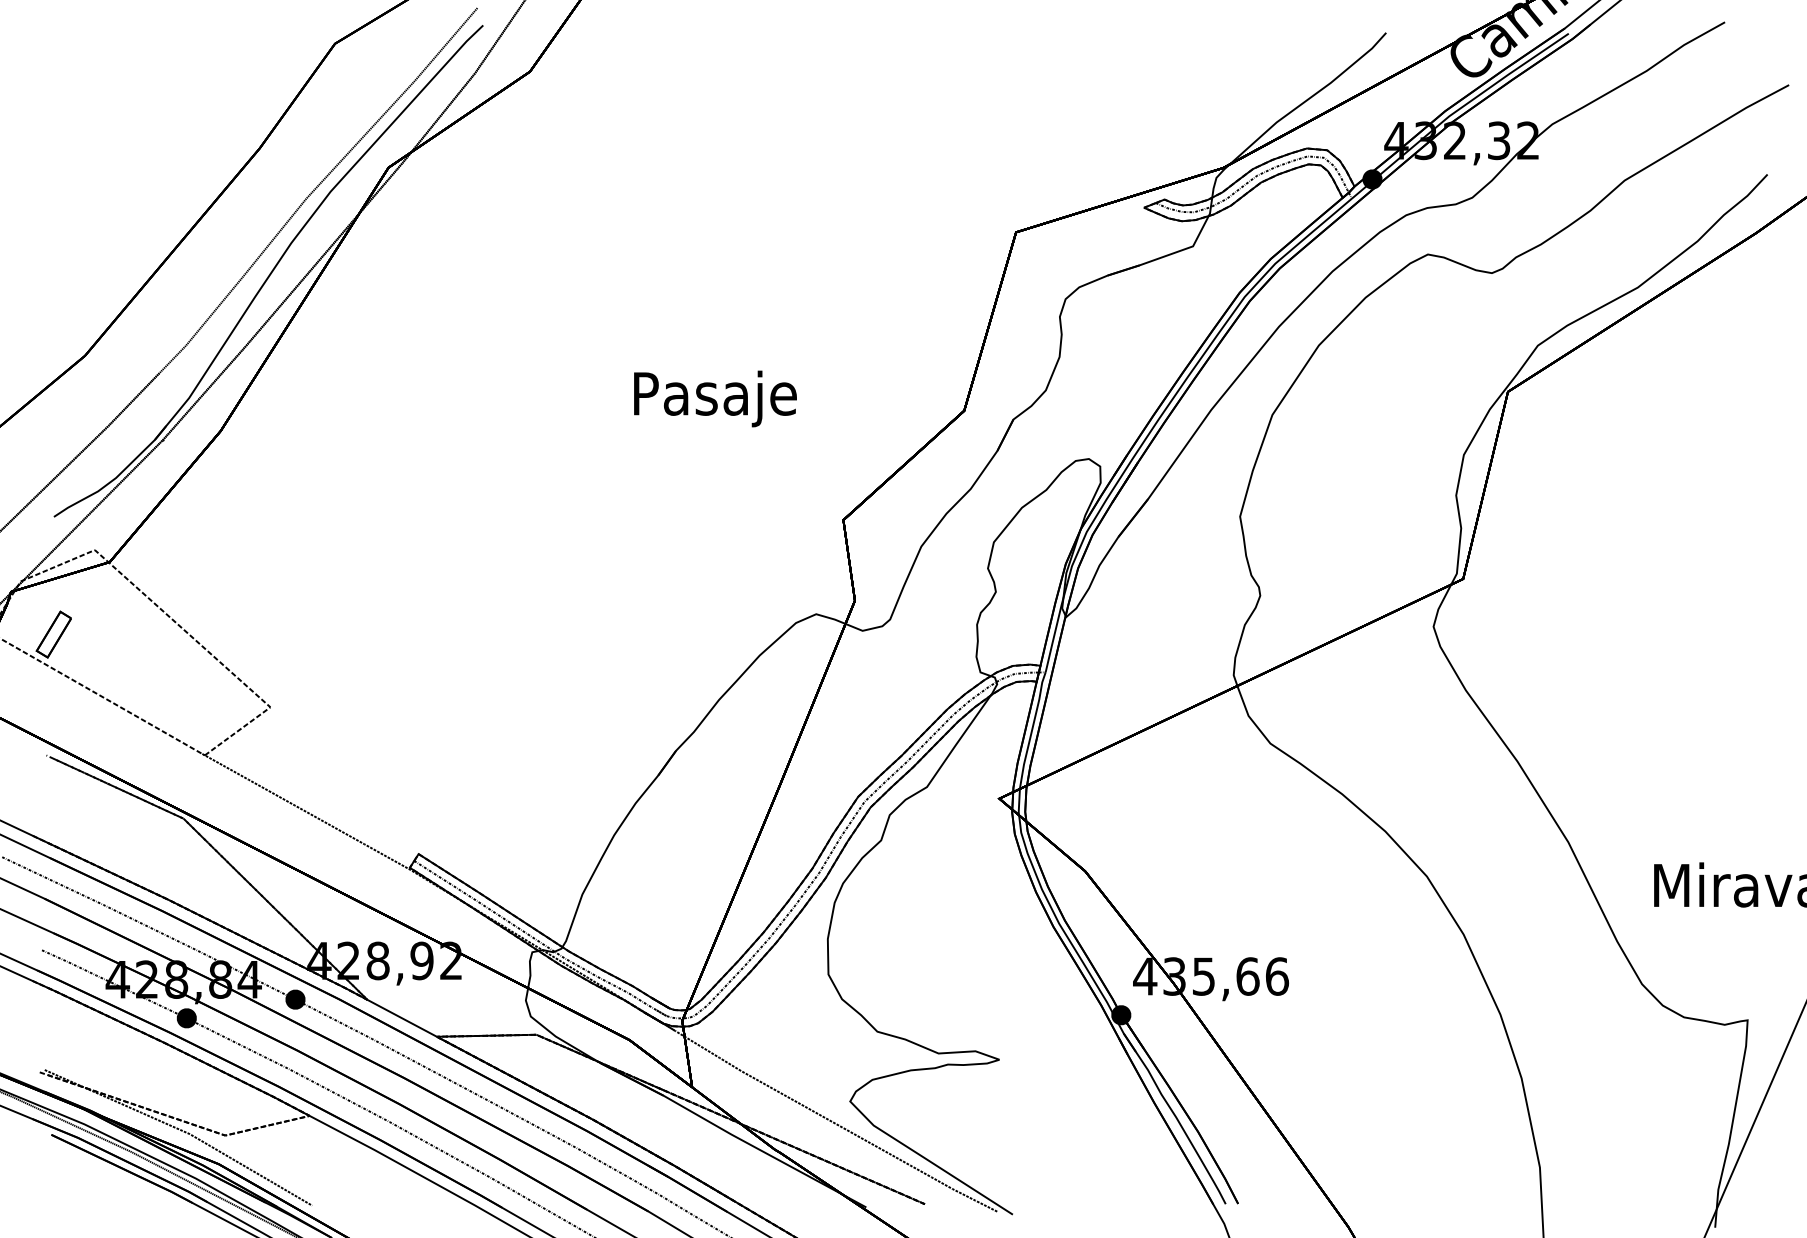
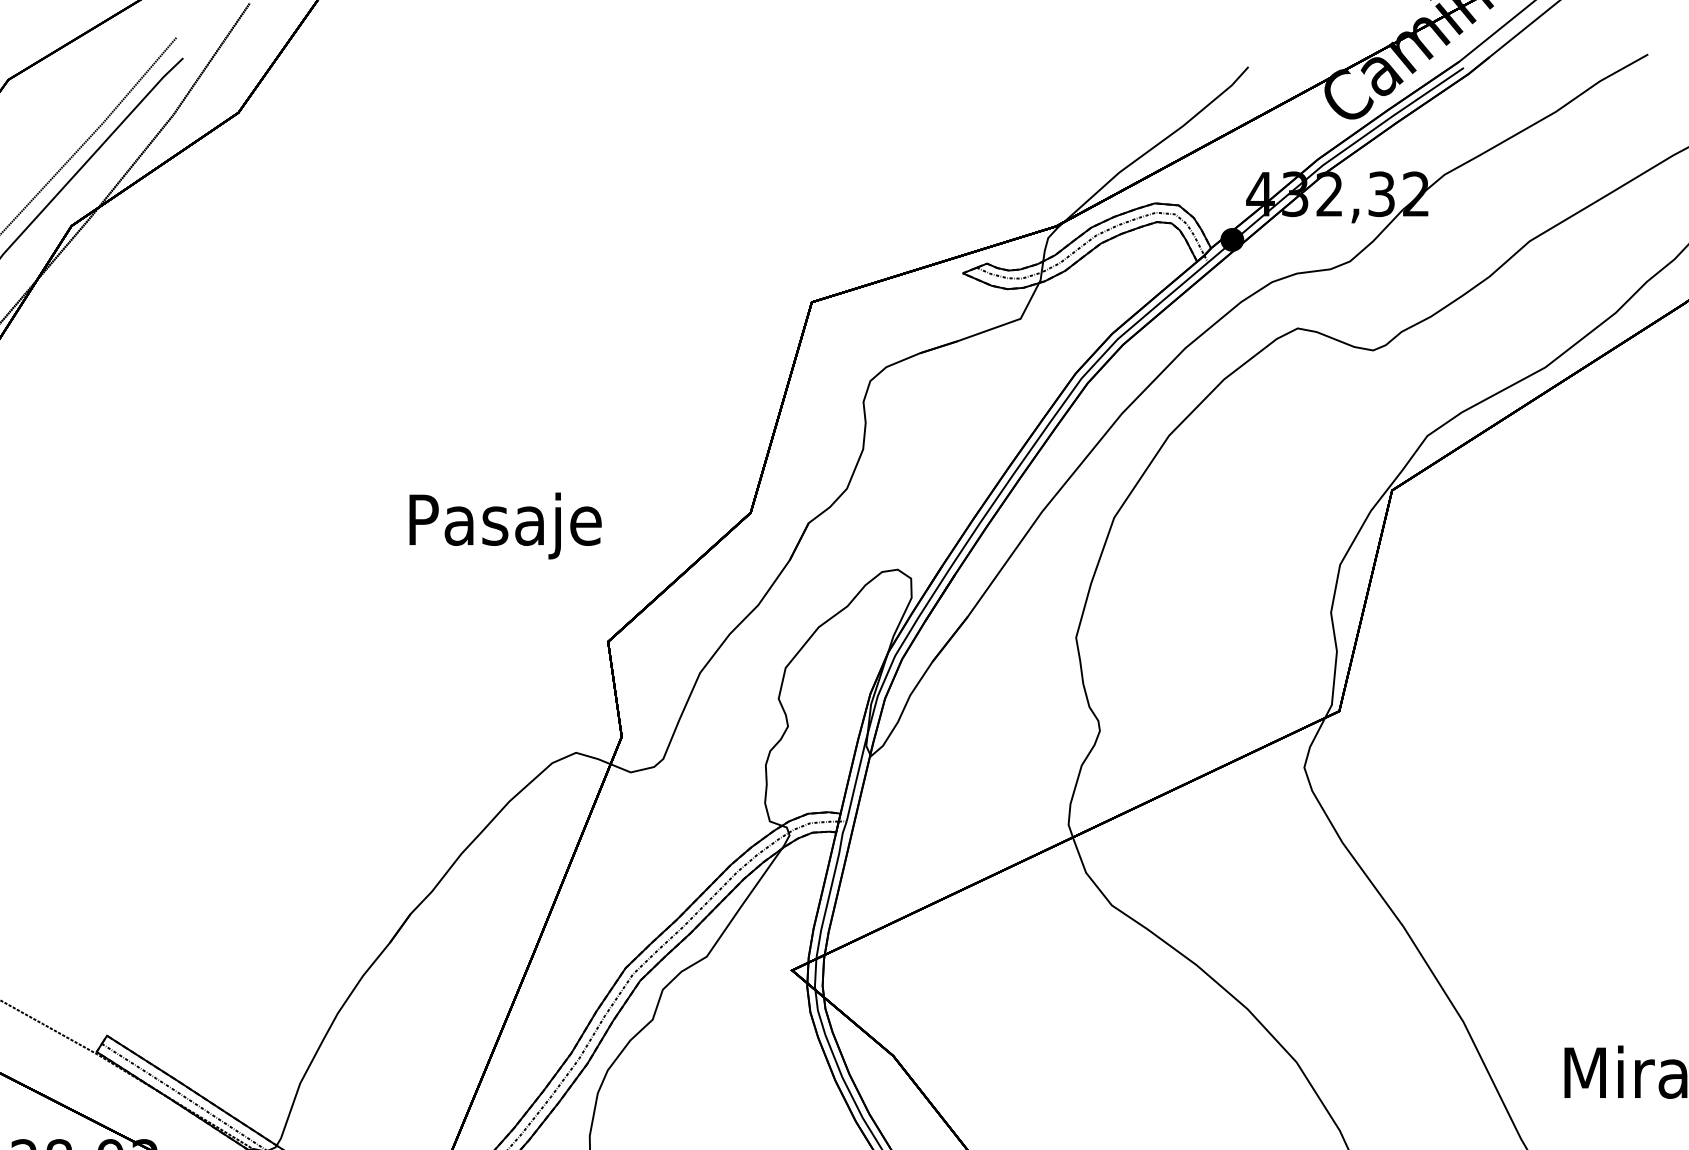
text: (715, 398) -> (505, 525), moved

